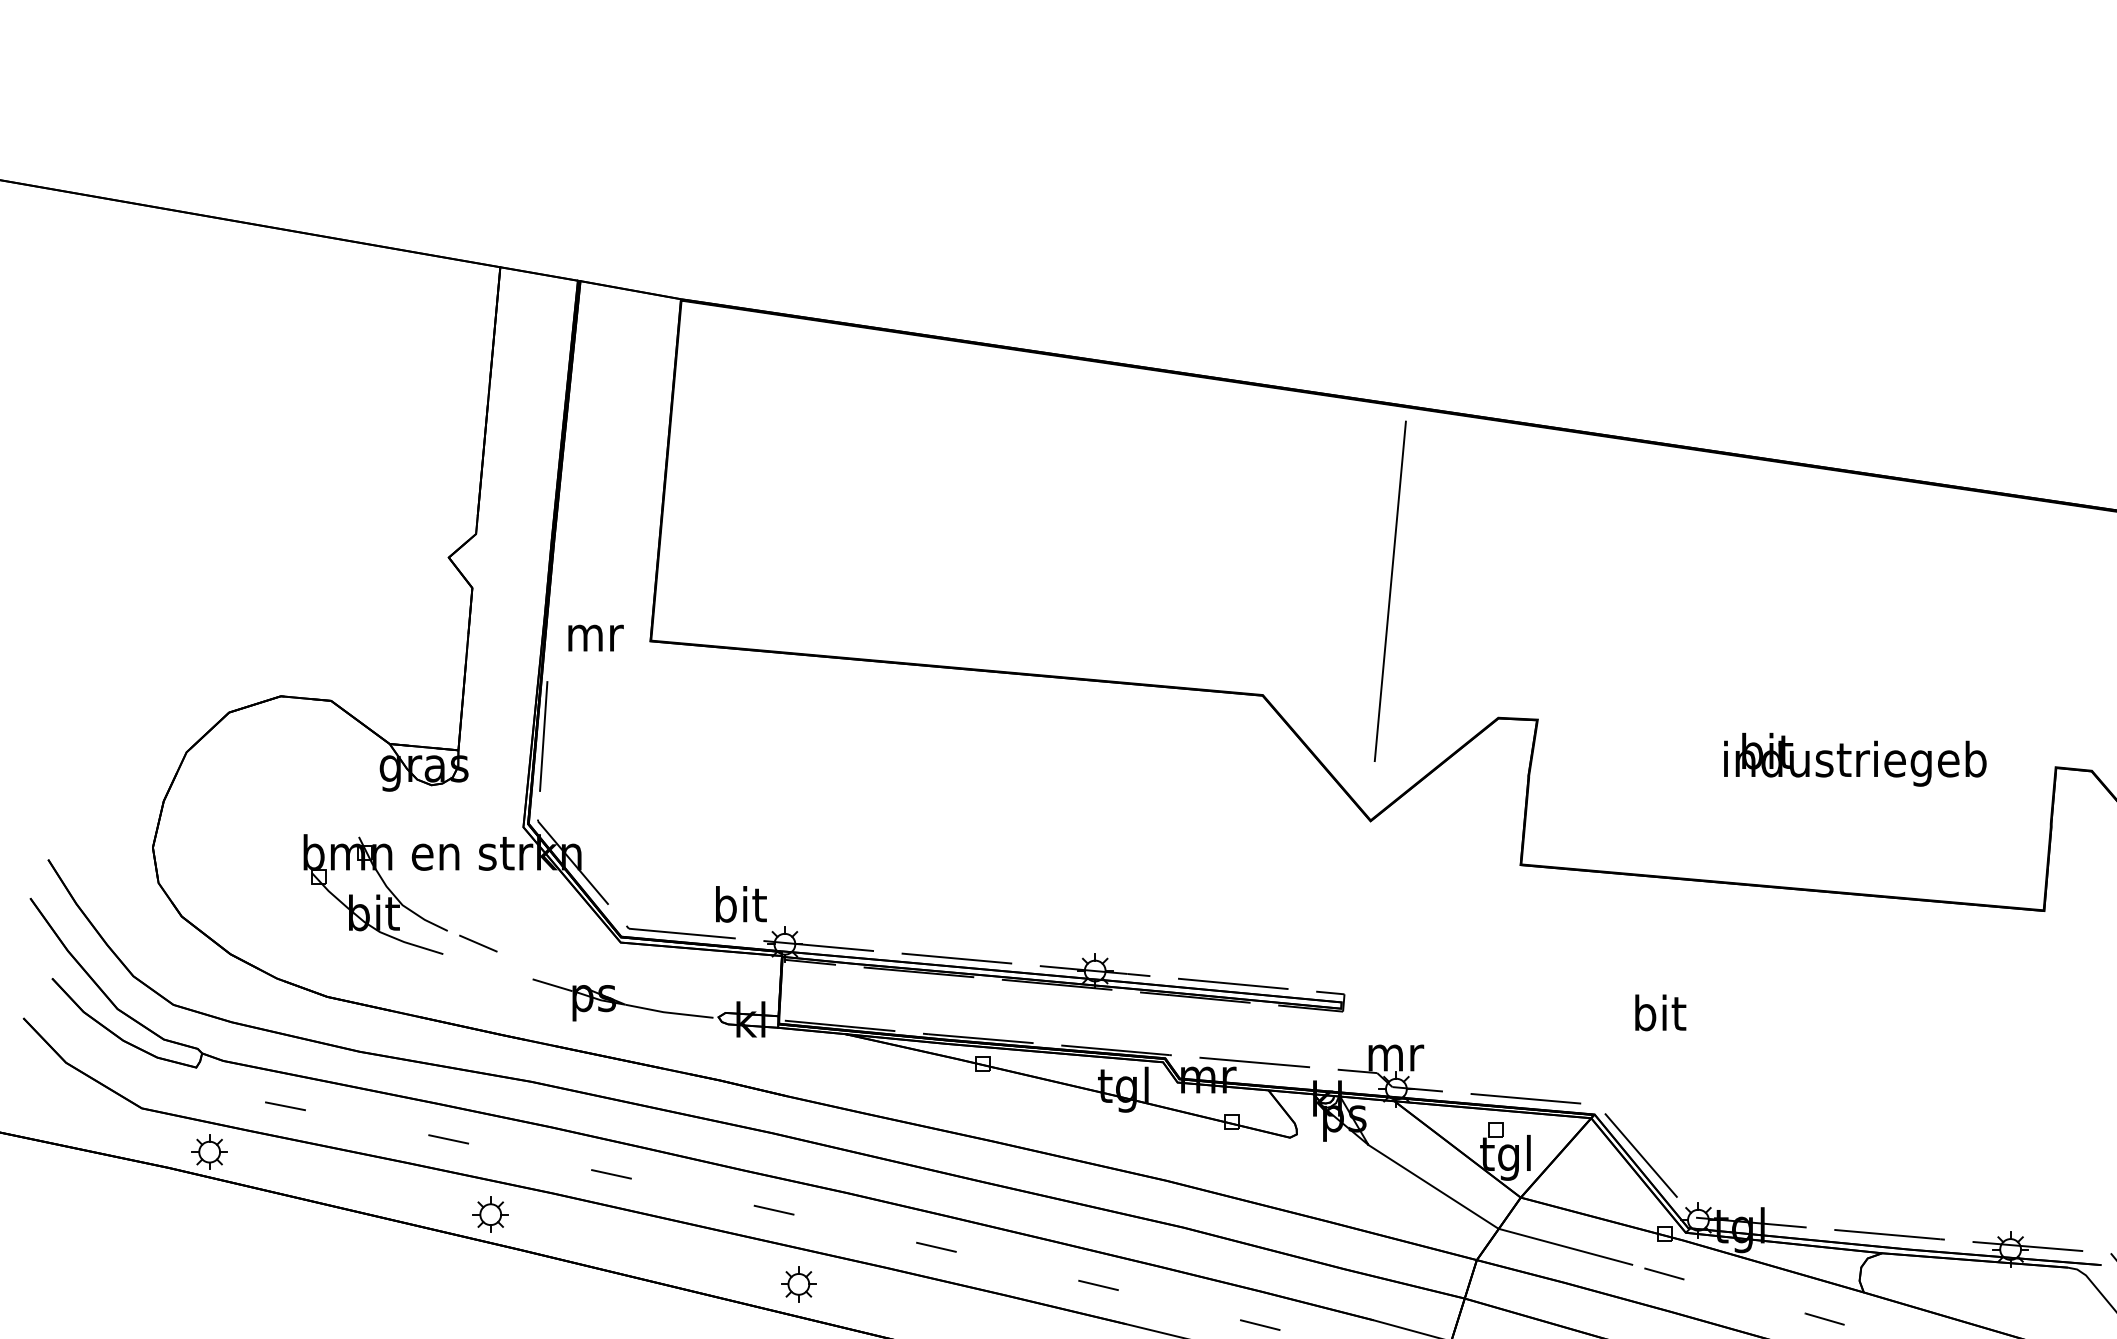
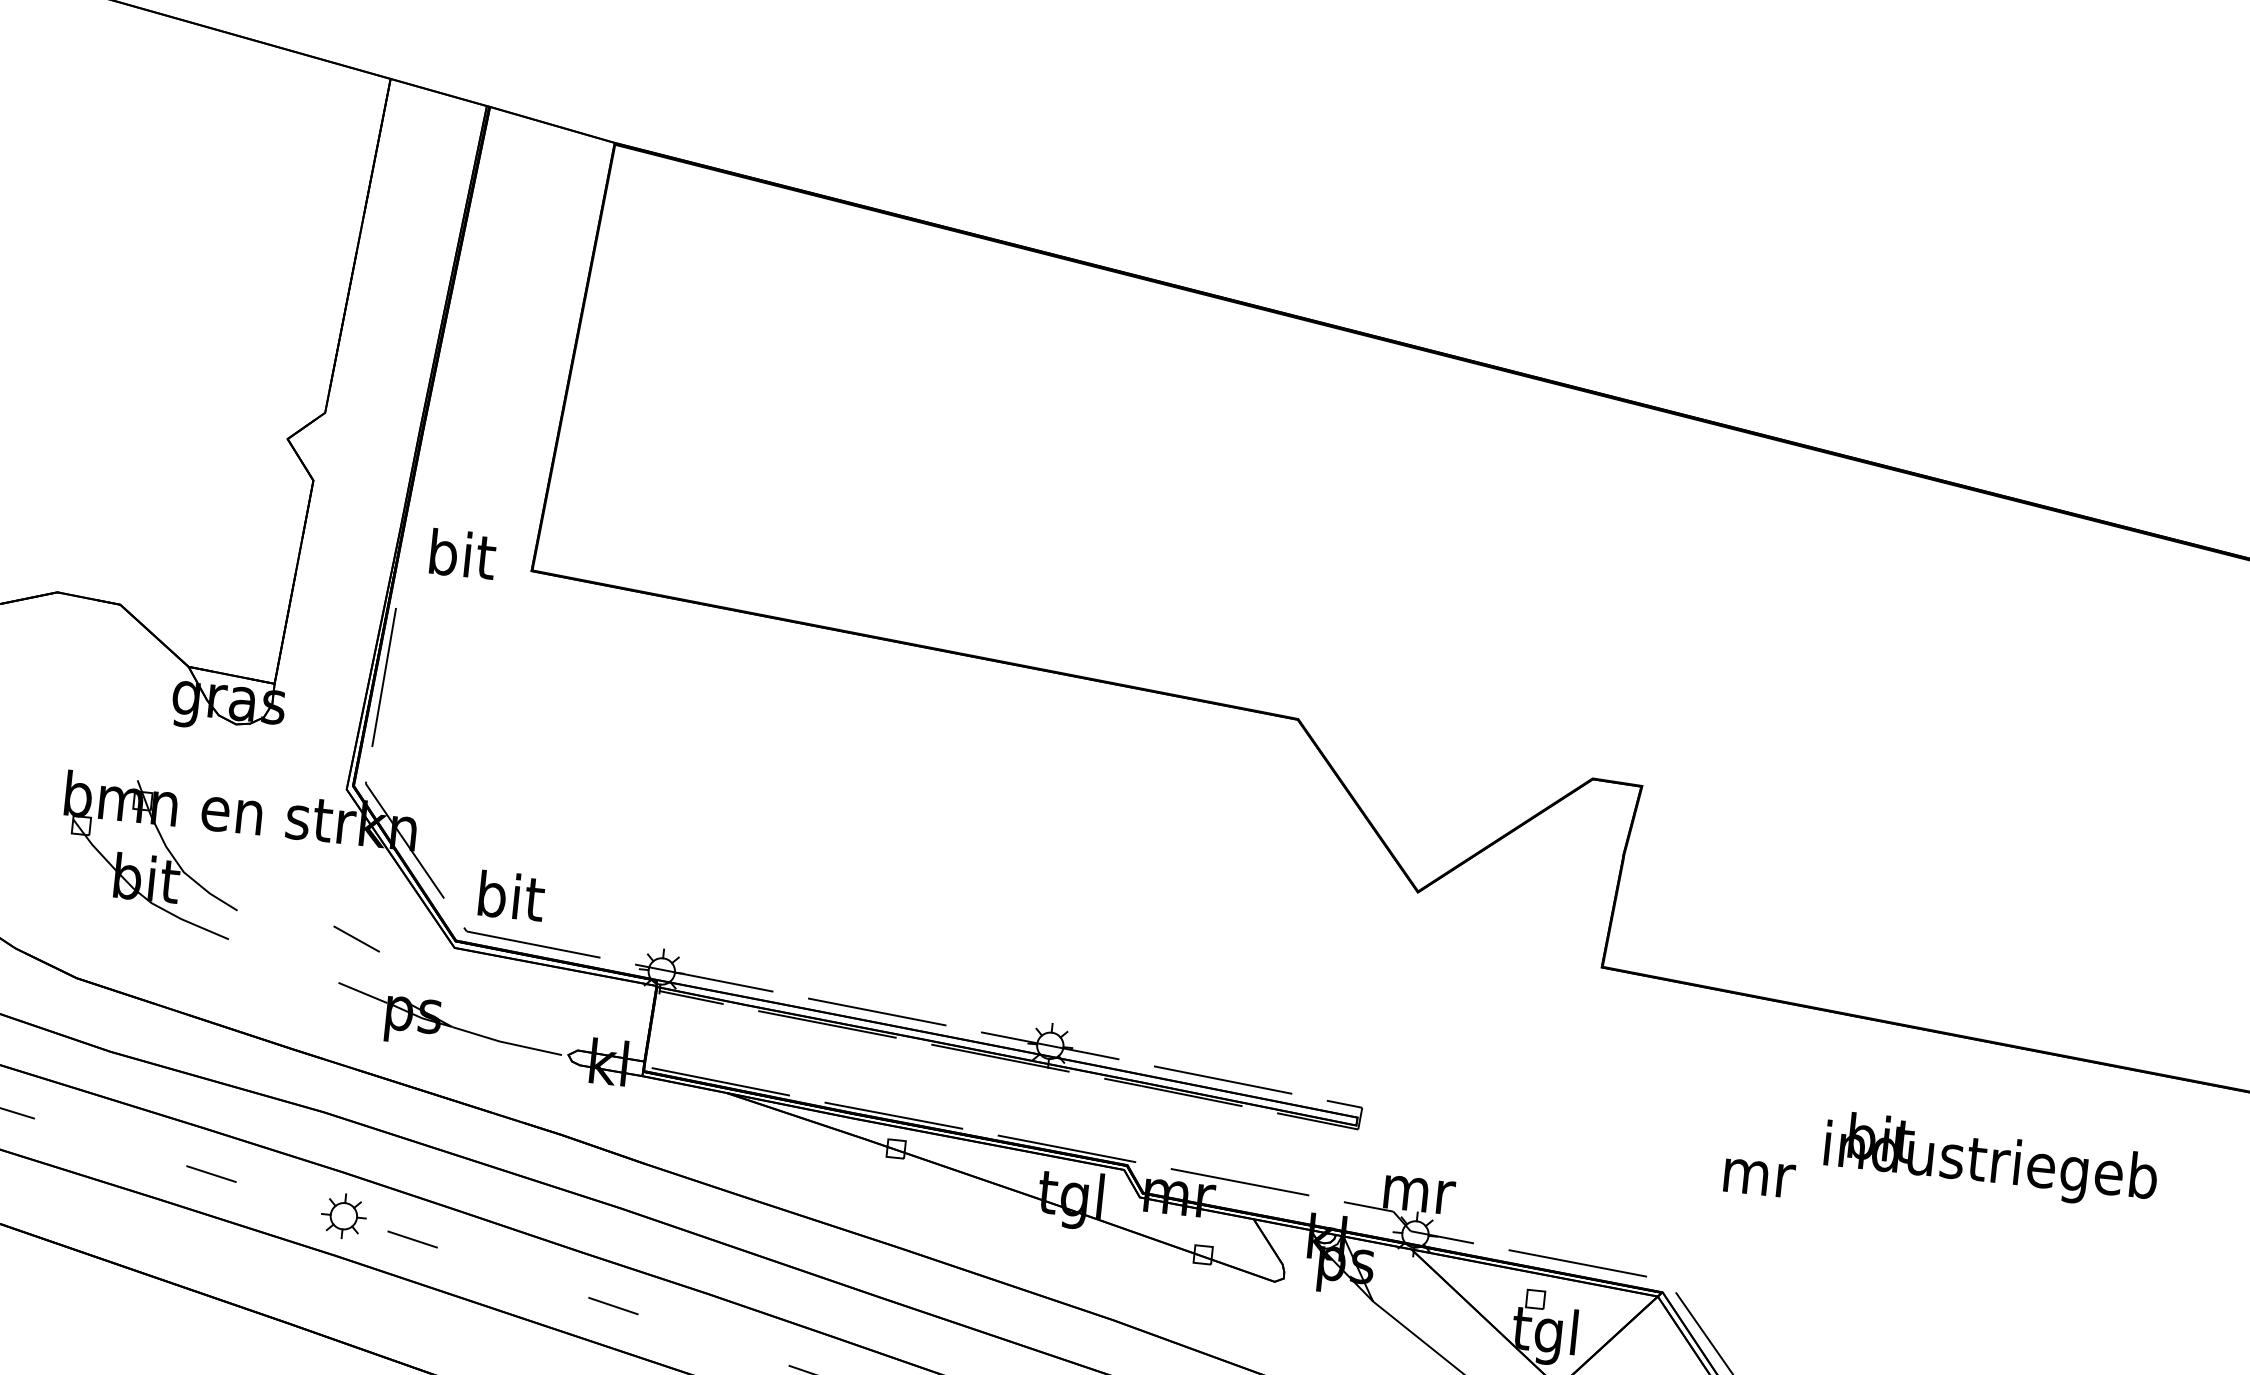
line: (1389, 591) -> (1471, 604), removed
text: (595, 633) -> (463, 554), mr -> bit
text: (1855, 759) -> (1991, 1160), moved
text: (741, 904) -> (511, 896), moved
line: (478, 943) -> (356, 938), moved
text: (1660, 1012) -> (1759, 1172), bit -> mr
part: (490, 1214) -> (343, 1215), moved

